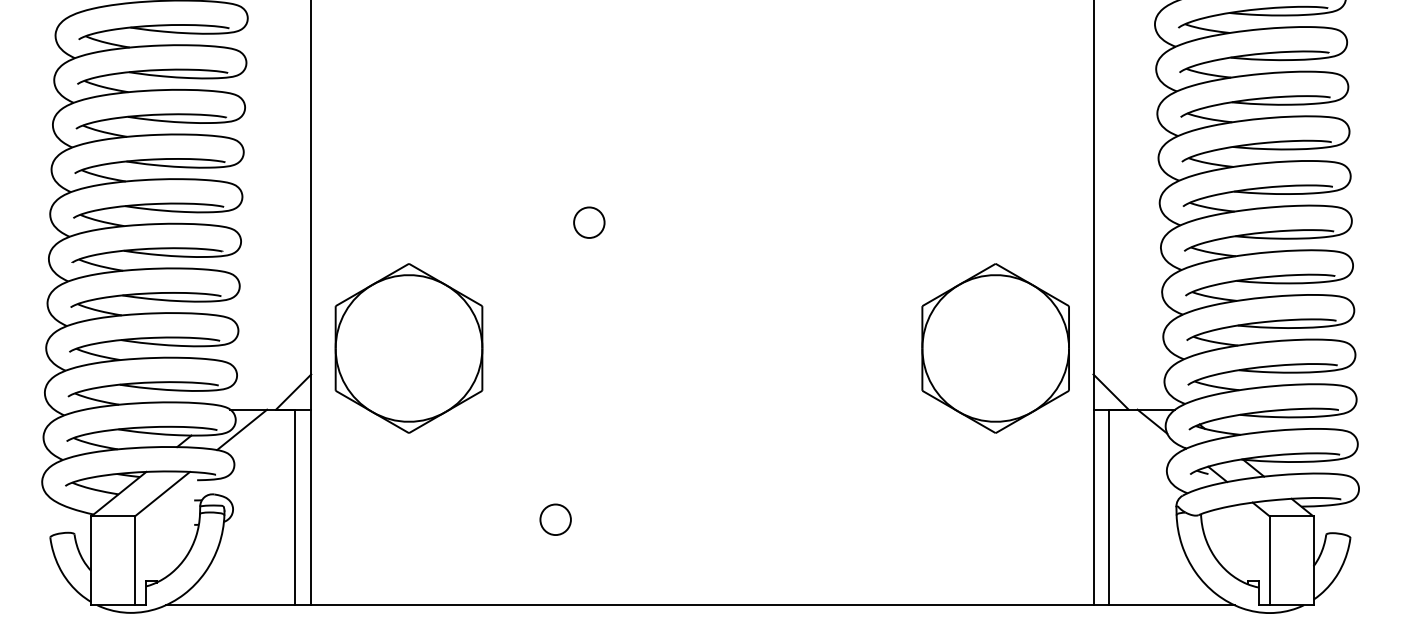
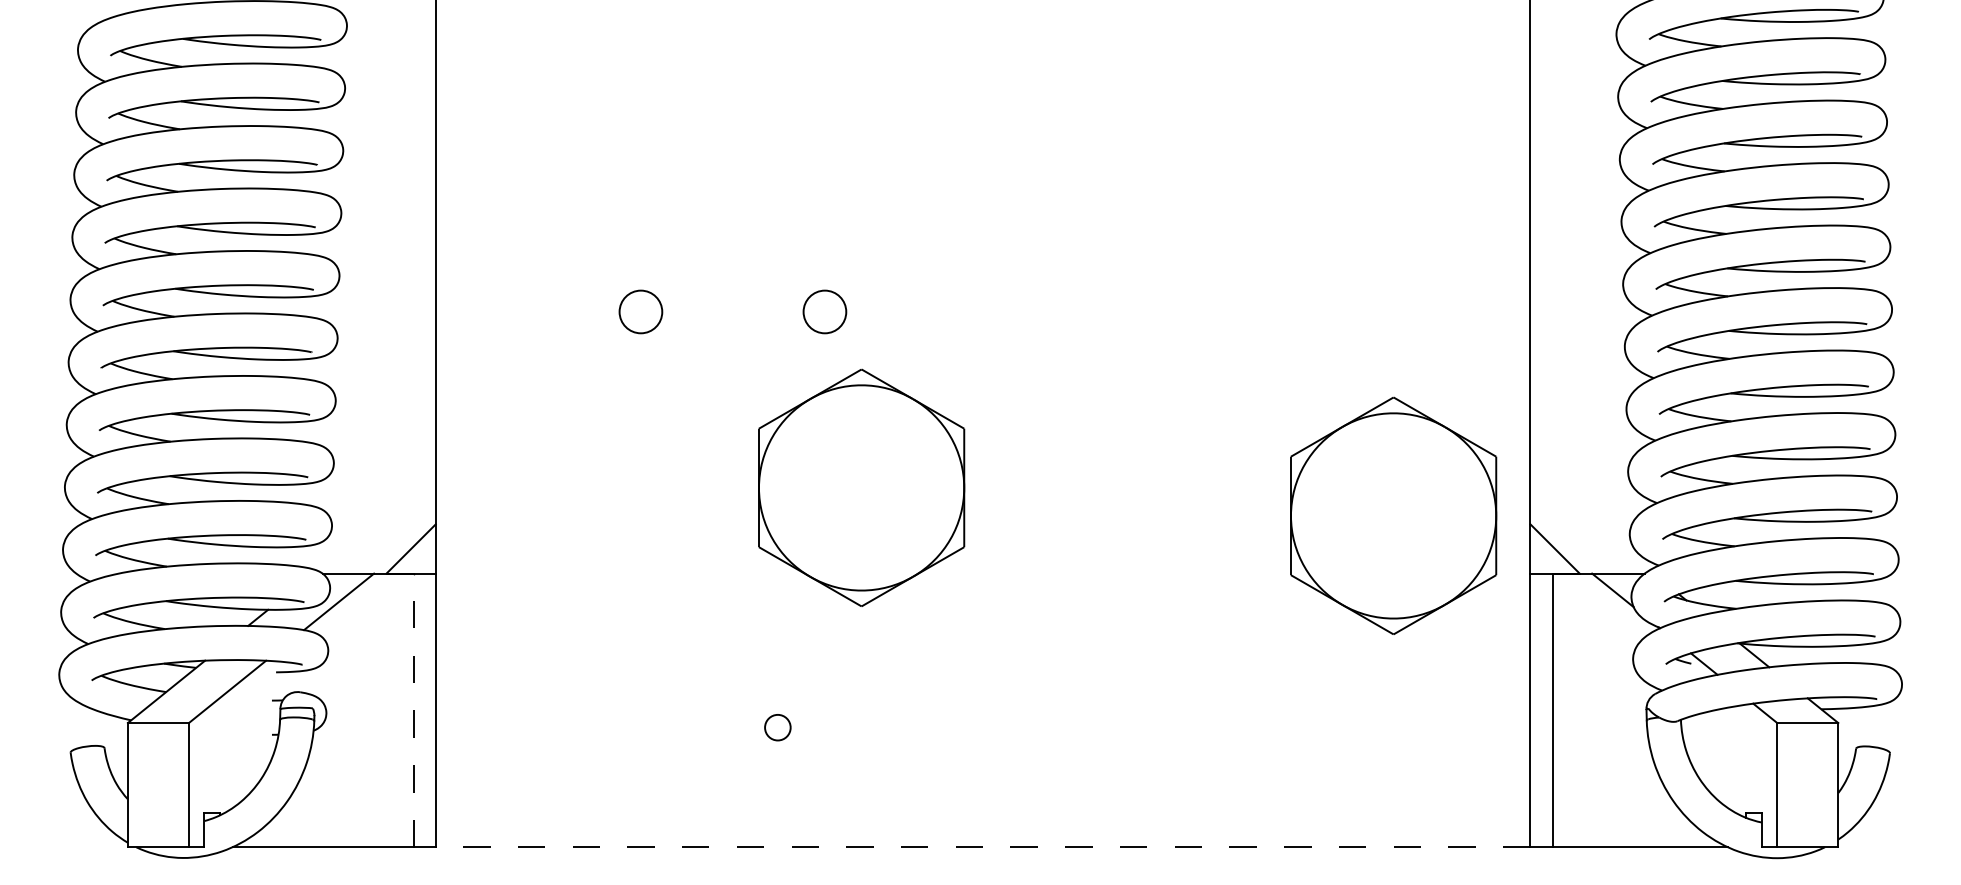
circle: (457, 222) -> (640, 311), added
part: (408, 348) -> (861, 487), moved
part: (995, 348) -> (1393, 515), moved
line: (295, 507) -> (413, 710), solid -> dashed
circle: (555, 519) -> (777, 727), size x0.6
line: (701, 605) -> (982, 847), solid -> dashed

